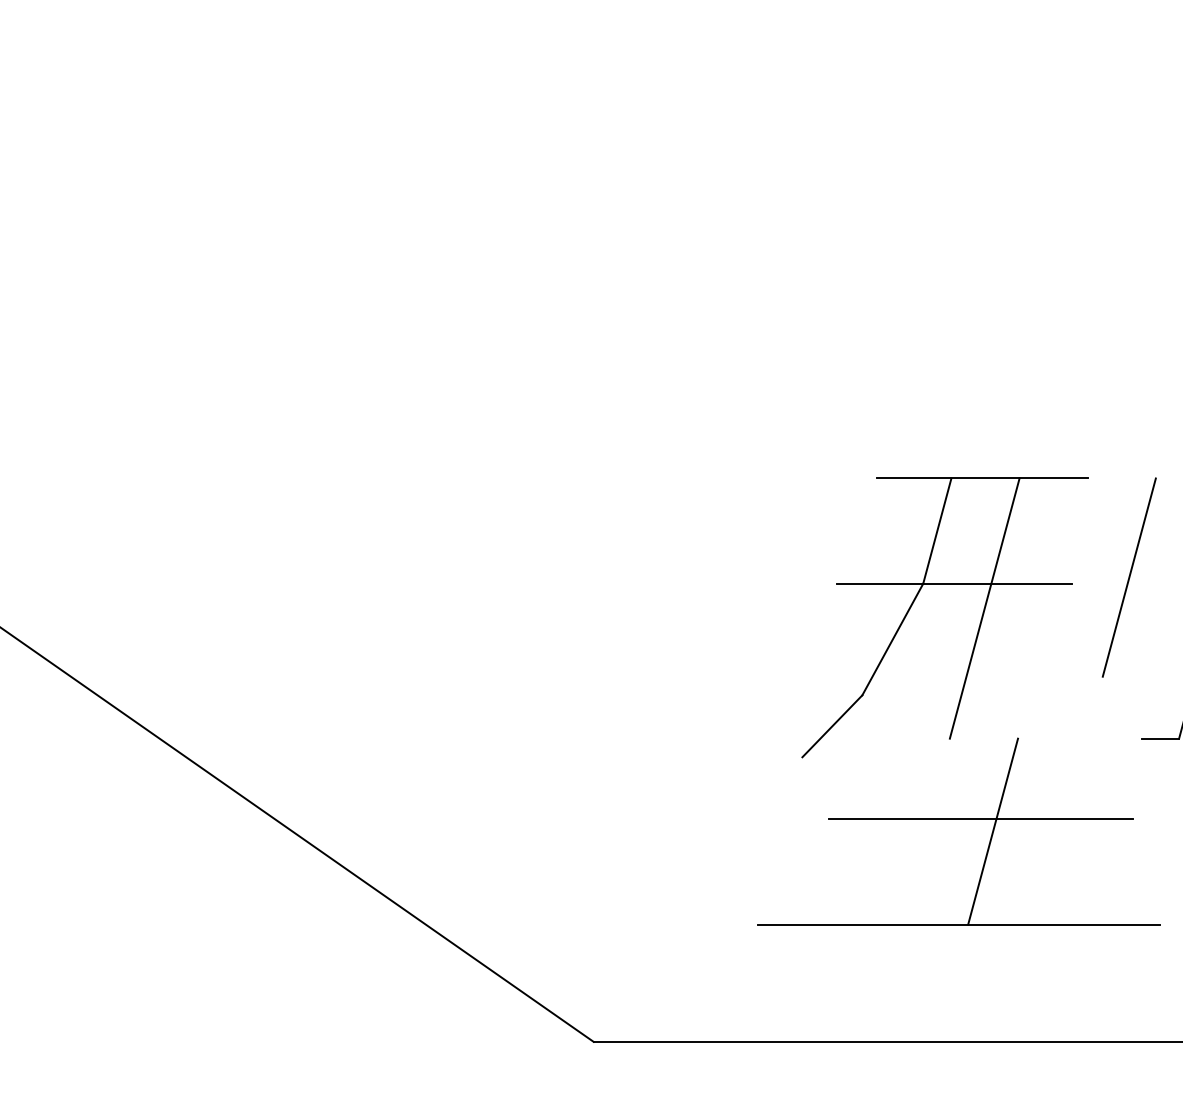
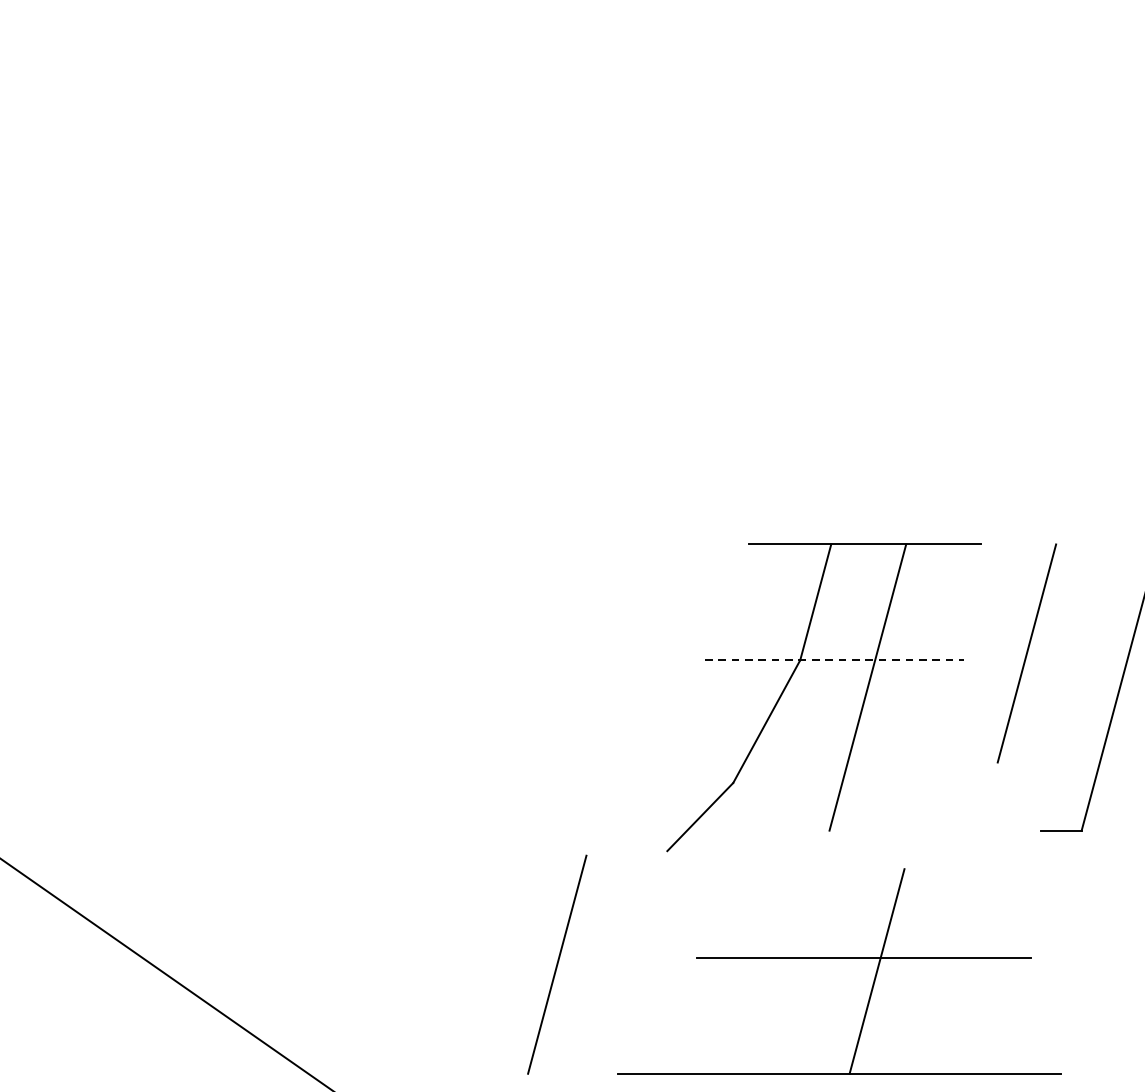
line: (954, 583) -> (834, 659), solid -> dashed
part: (958, 819) -> (839, 958), moved
line: (701, 860) -> (556, 964), added

